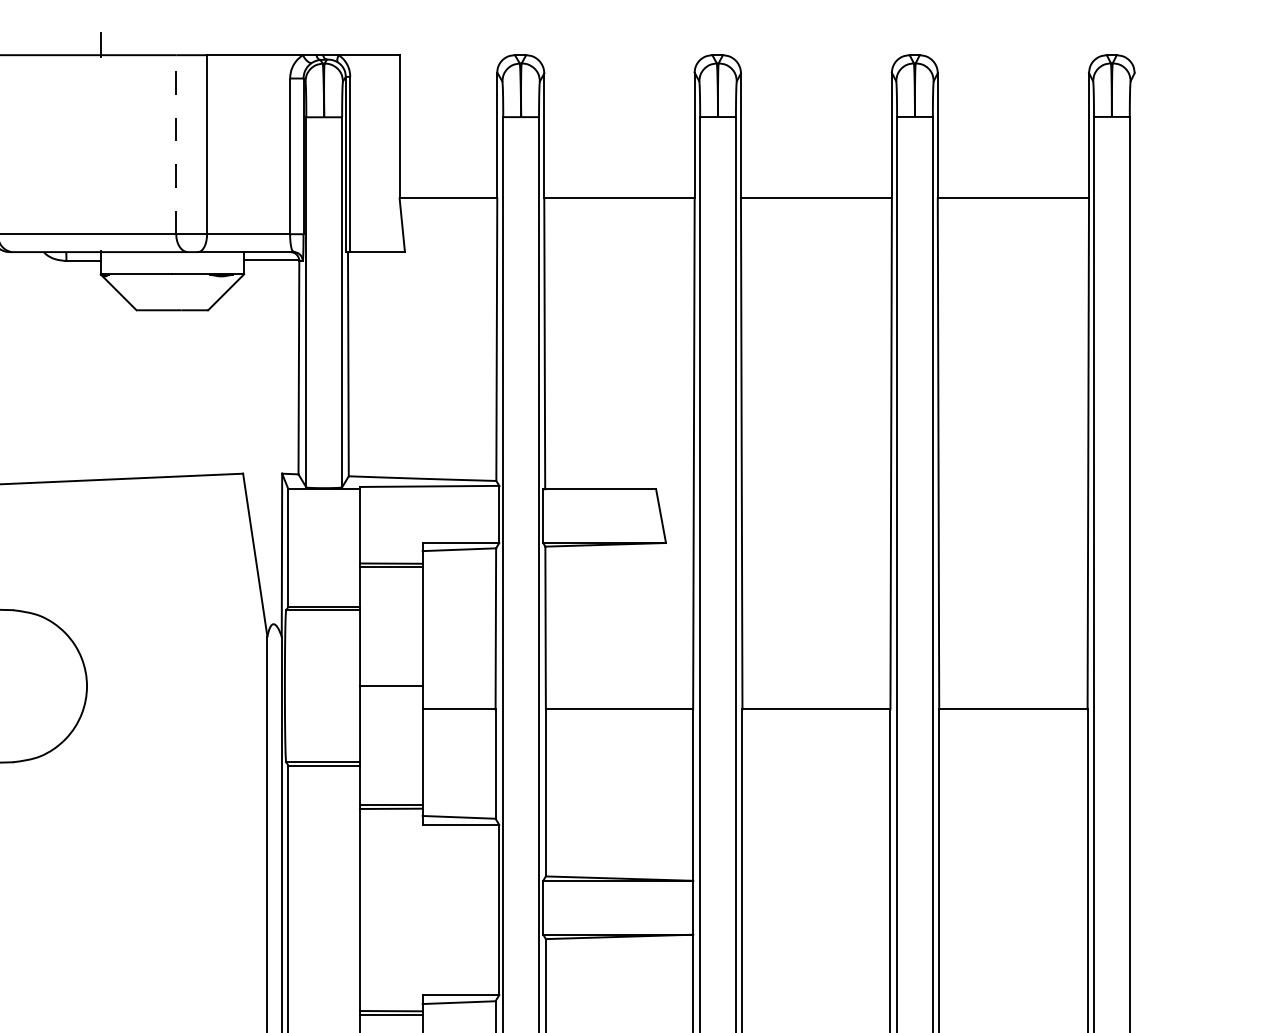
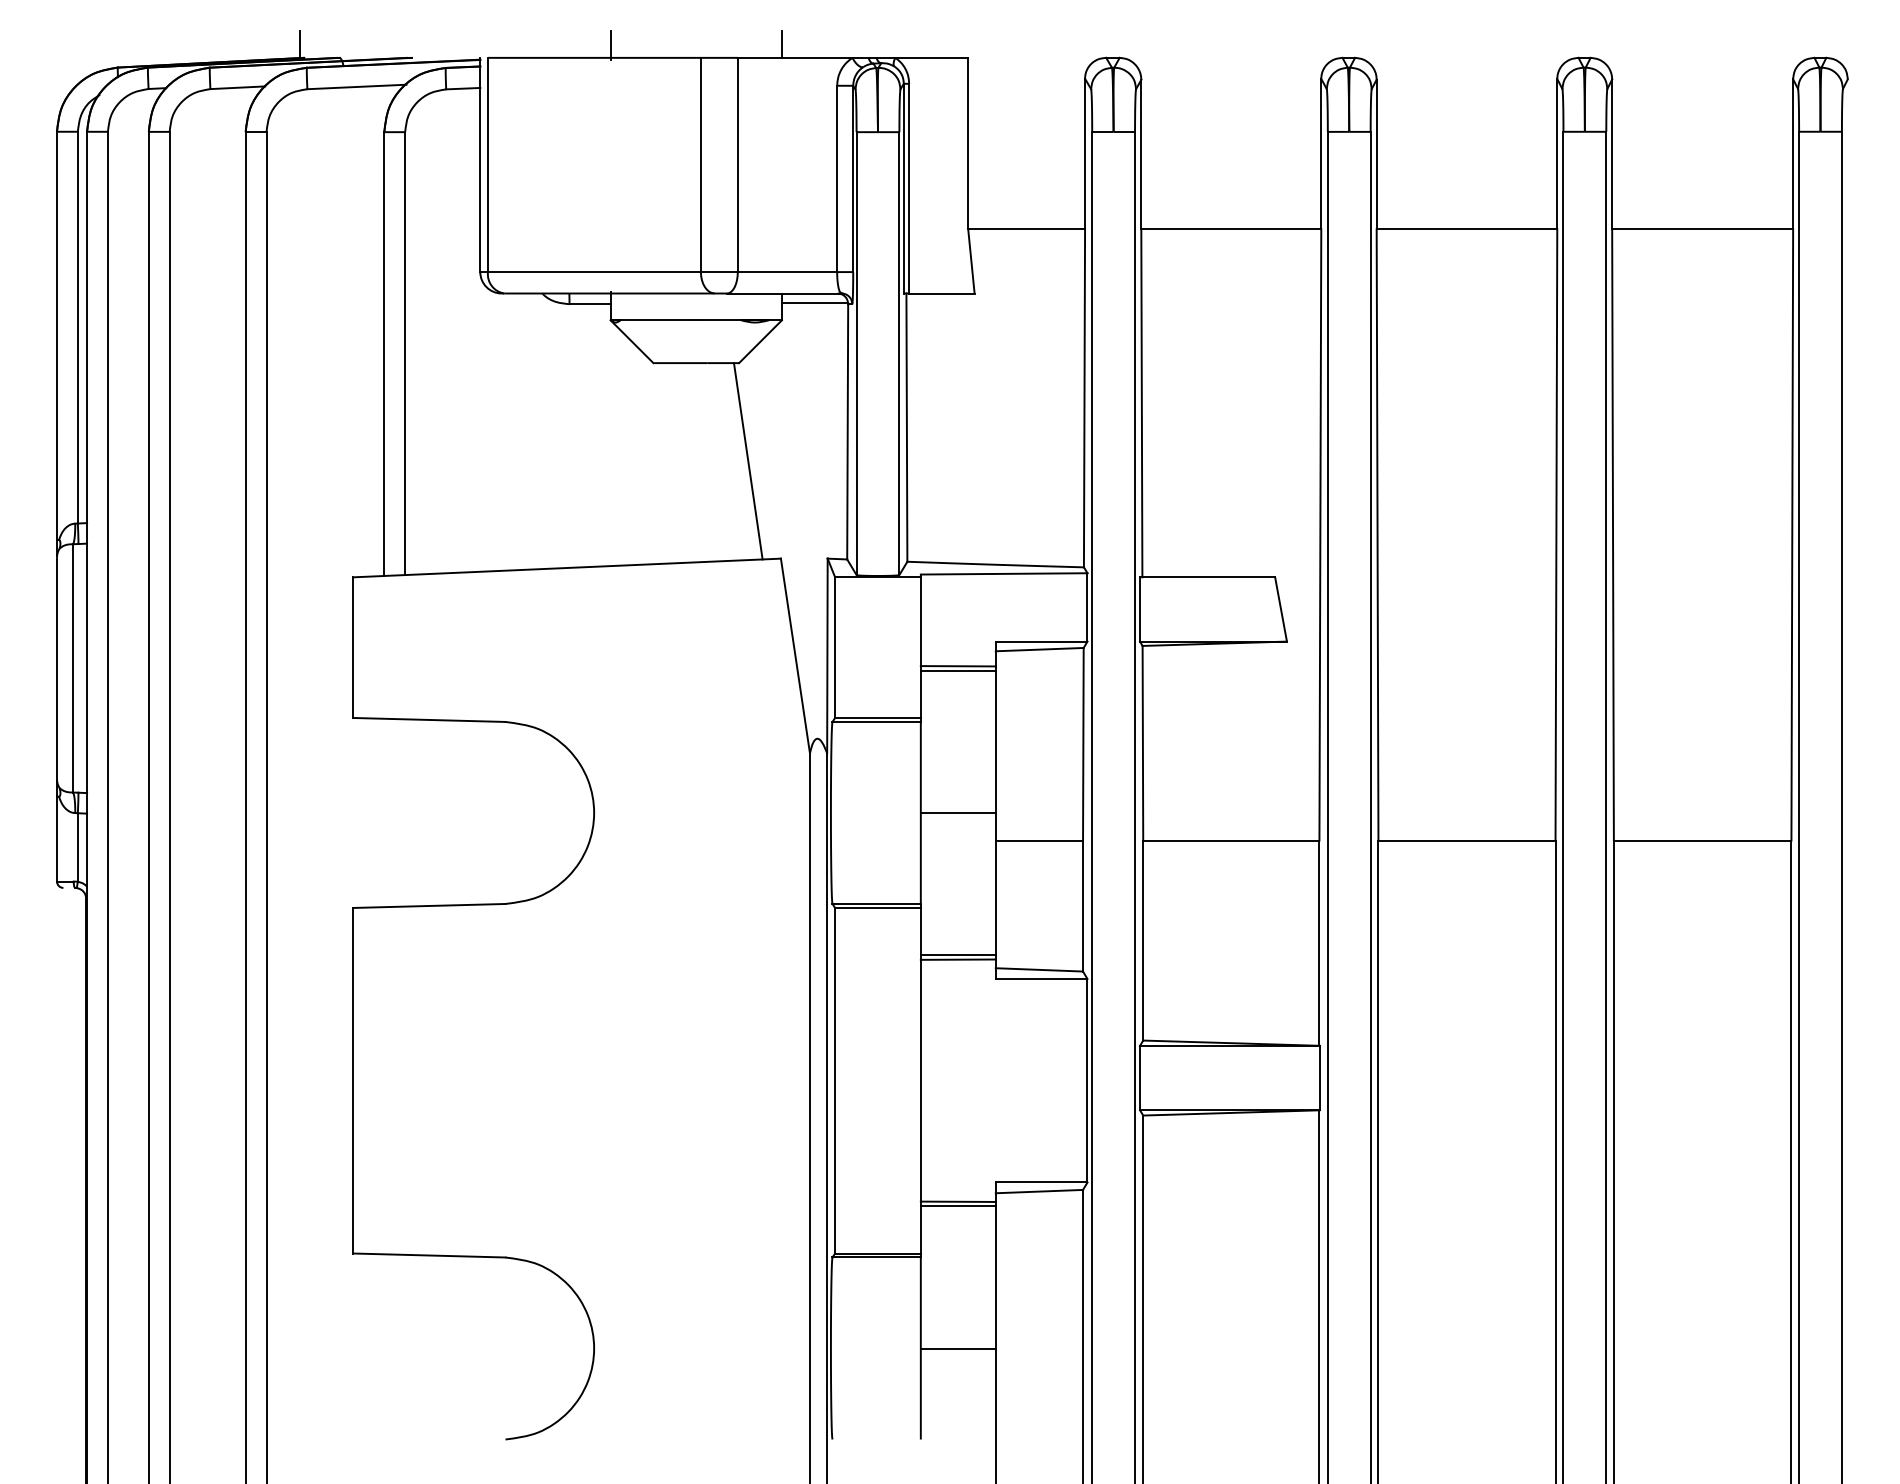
line: (243, 44) -> (781, 44), added
line: (175, 144) -> (700, 164), dashed -> solid
line: (215, 392) -> (747, 461), added

